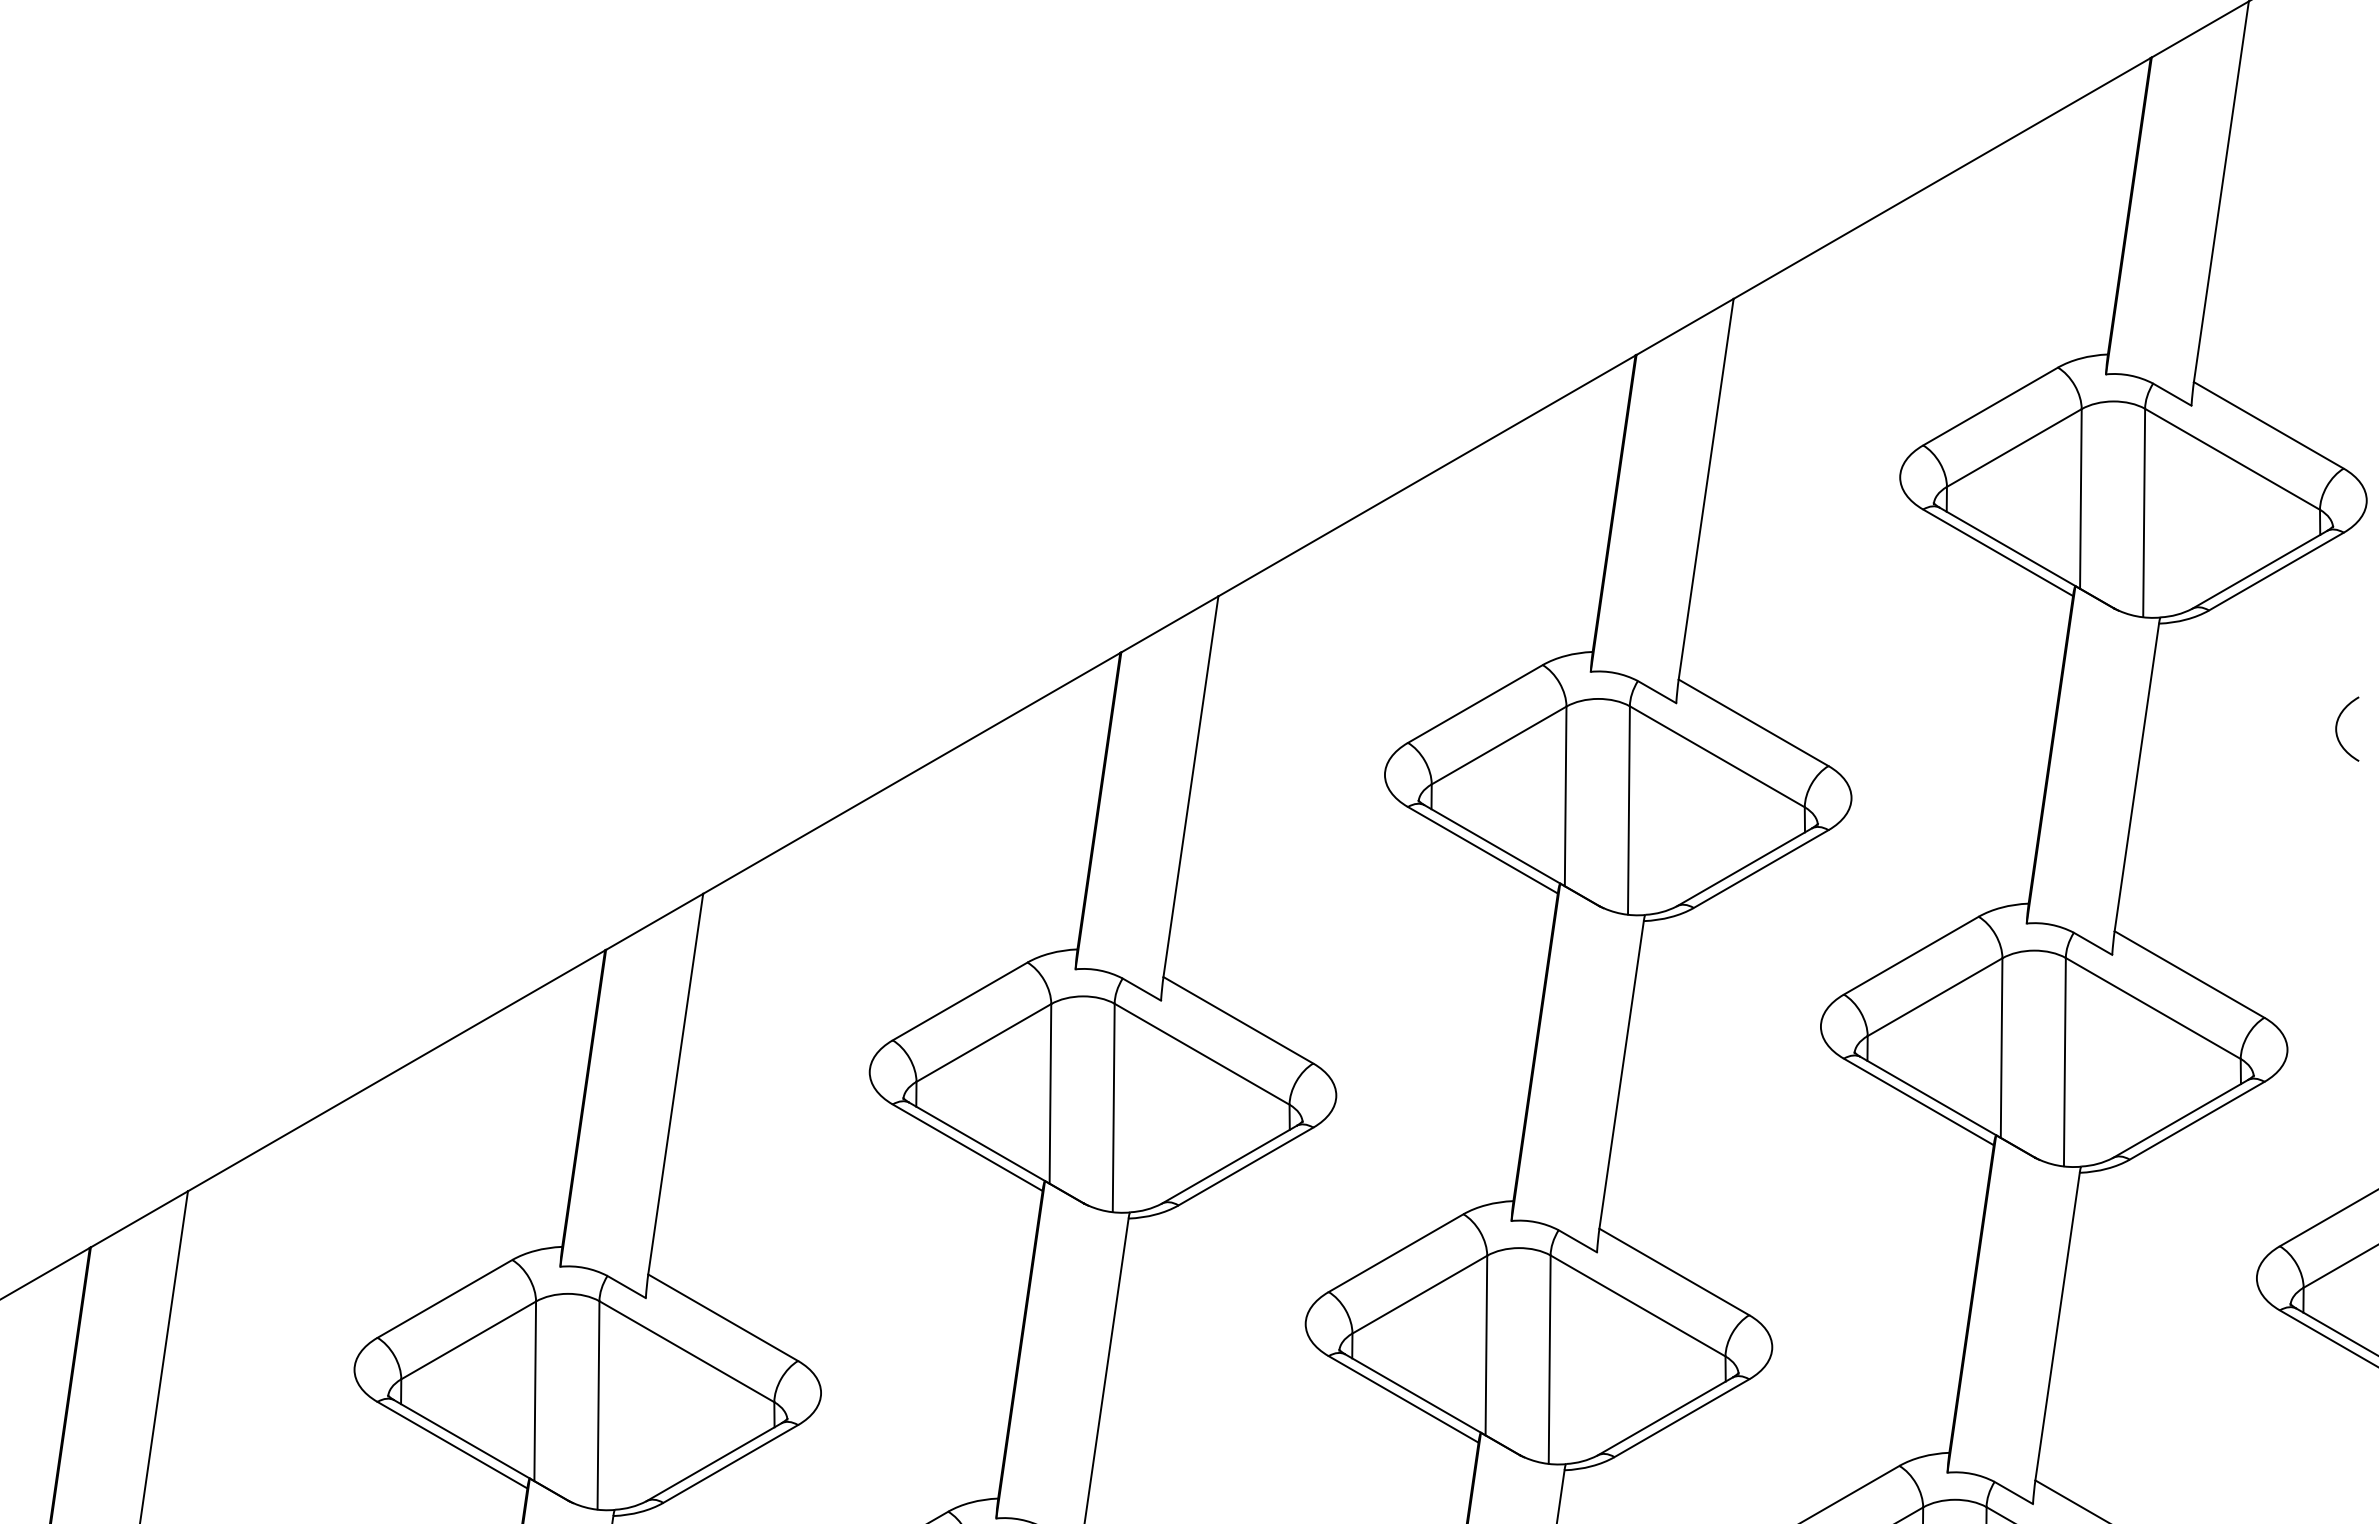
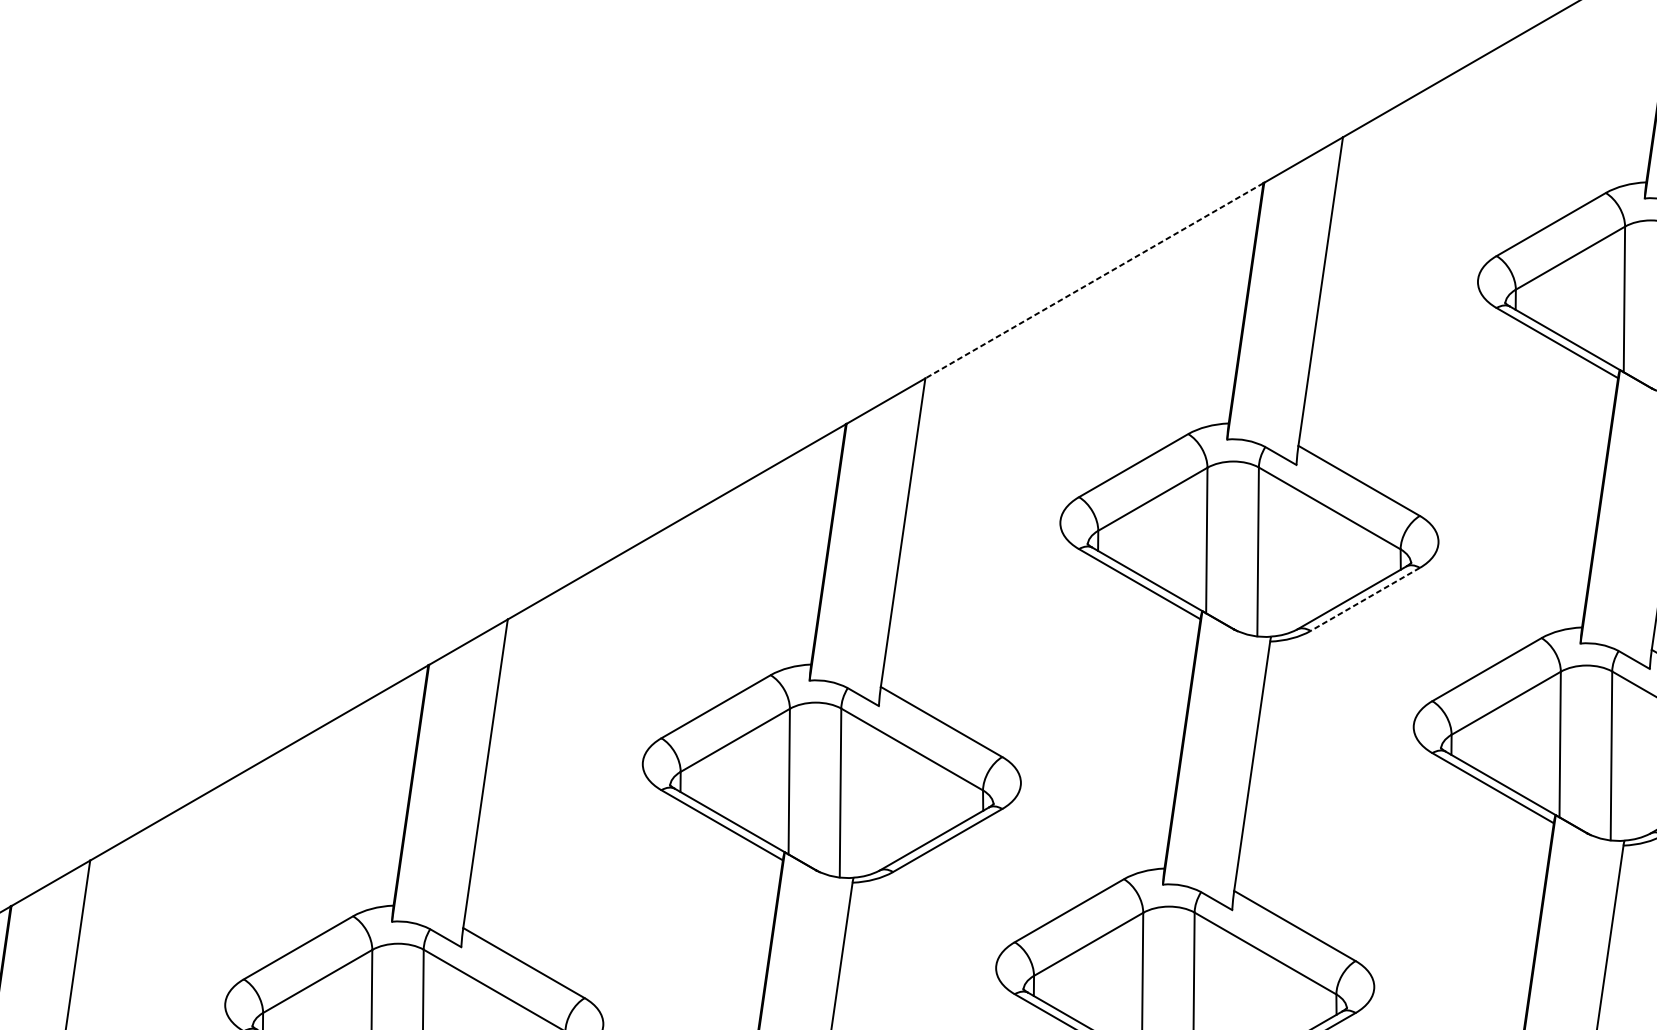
line: (1426, 475) -> (1094, 280), solid -> dashed
line: (1761, 869) -> (1365, 599), solid -> dashed

